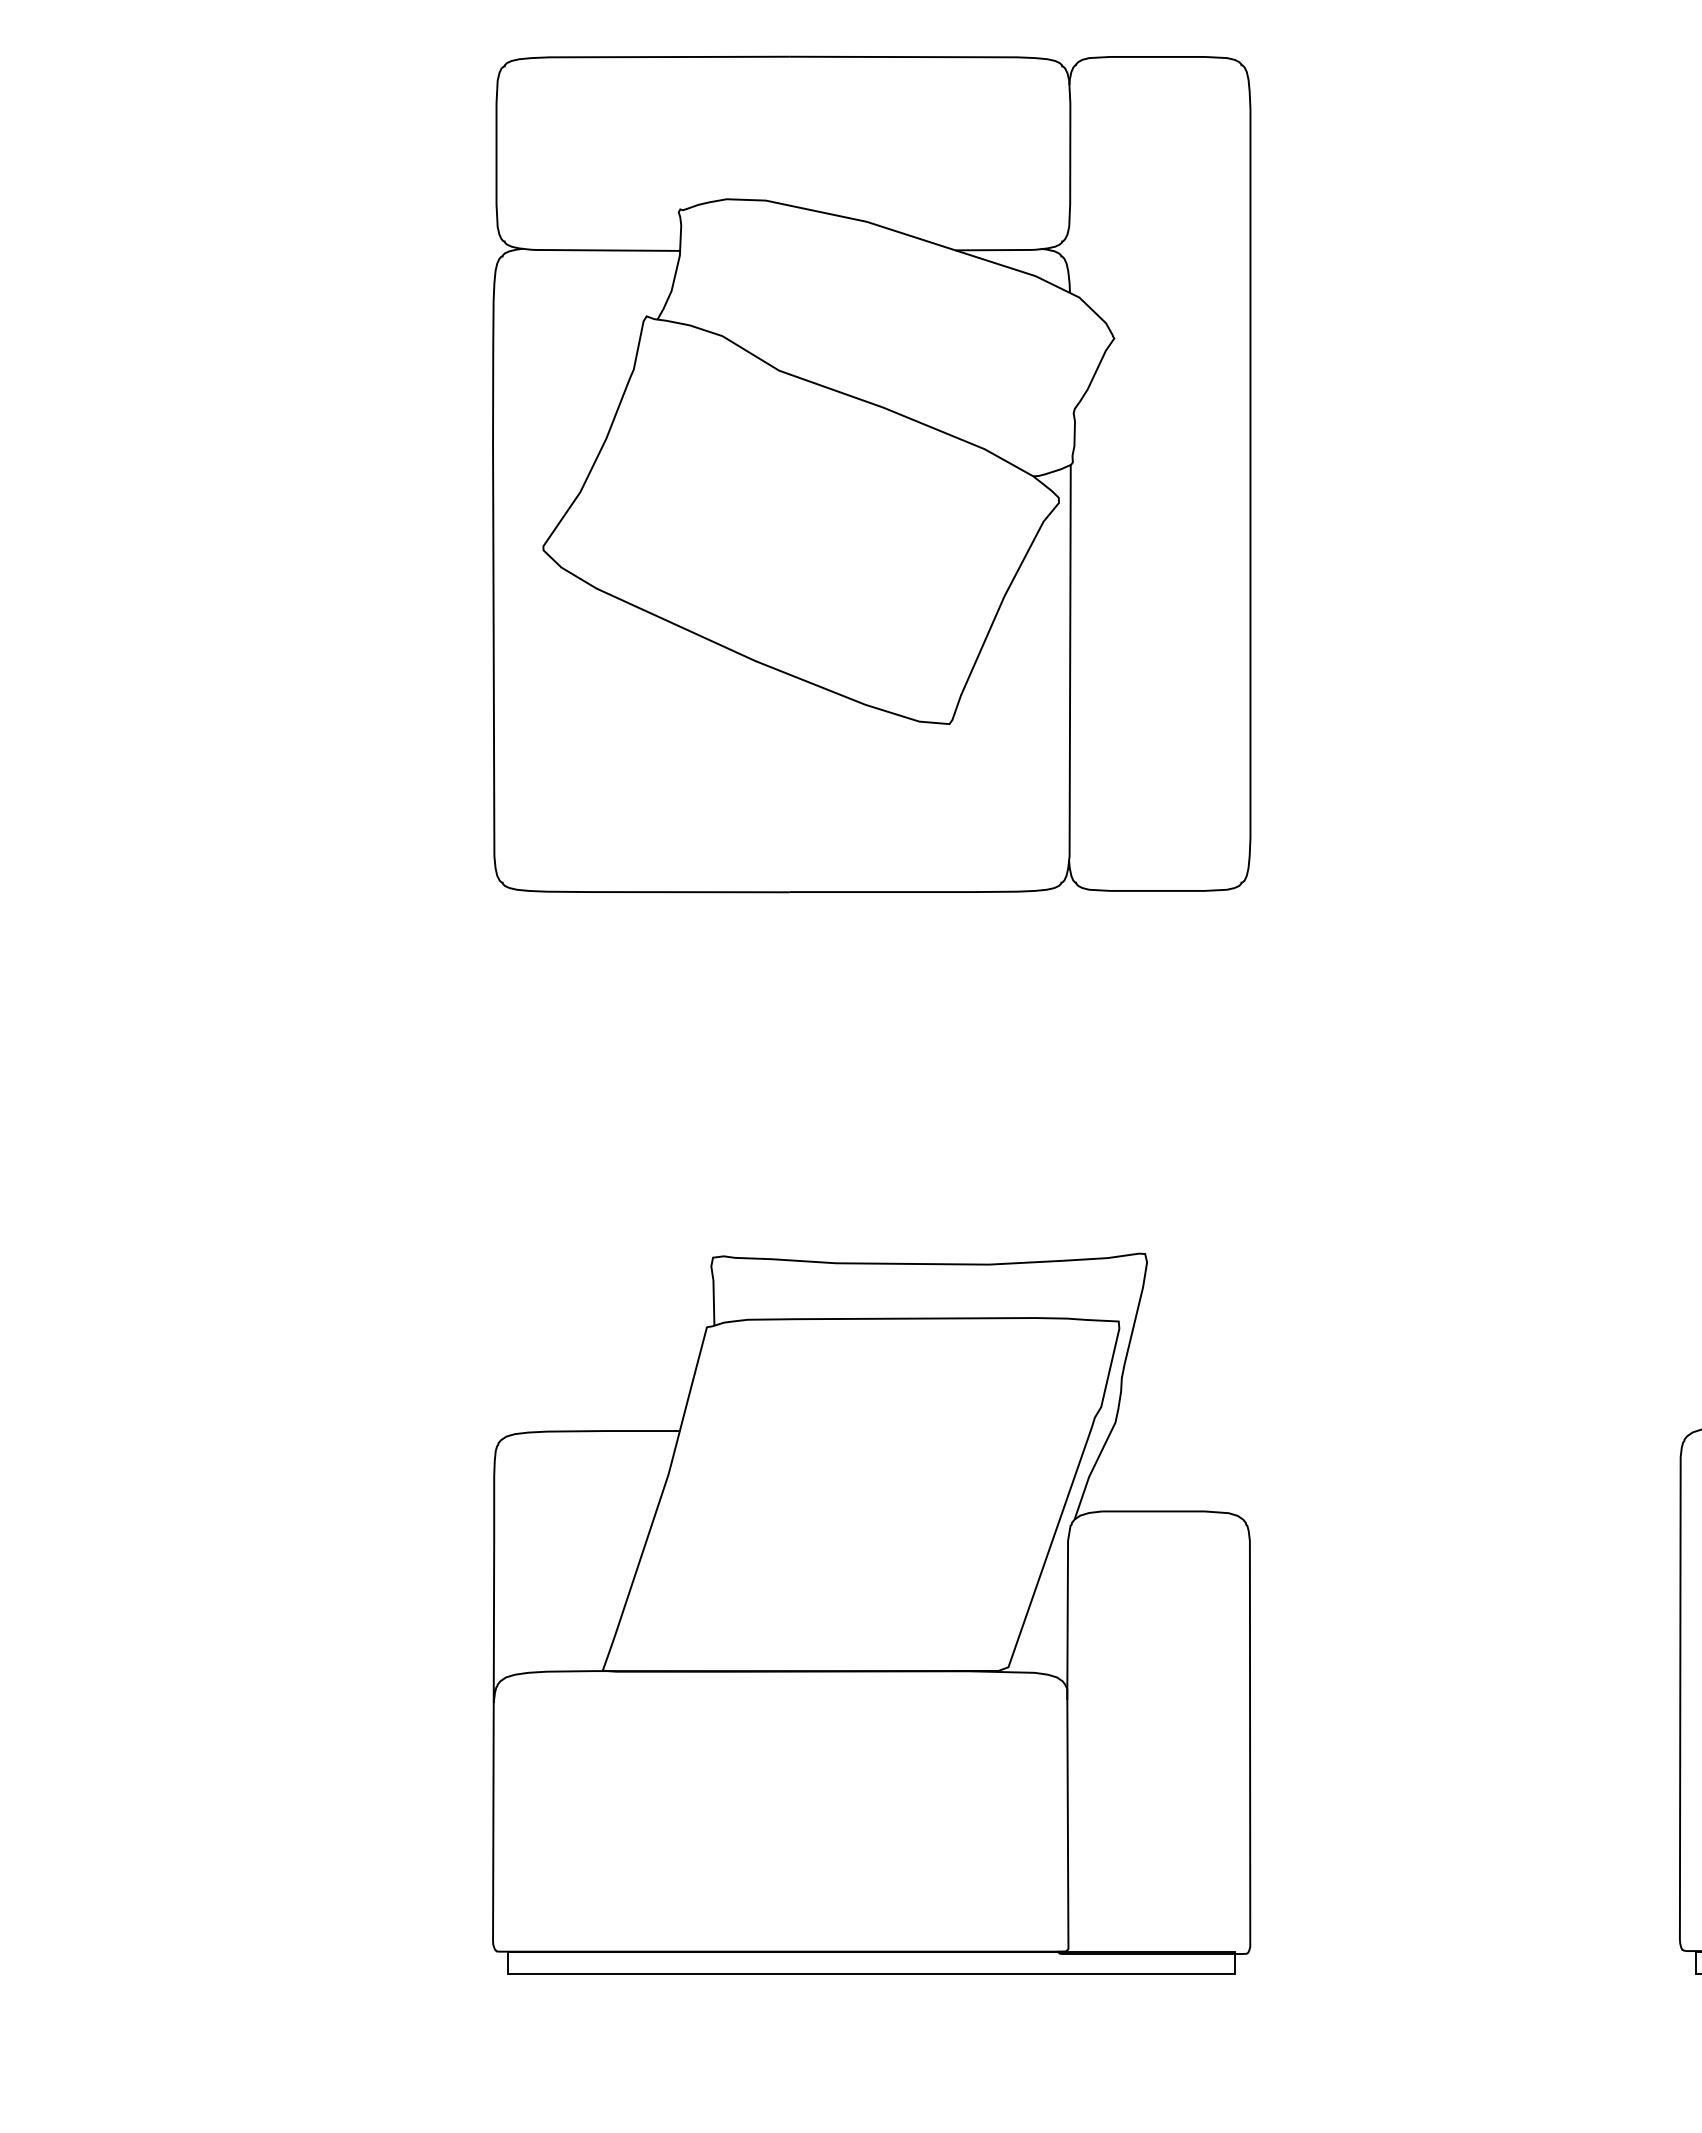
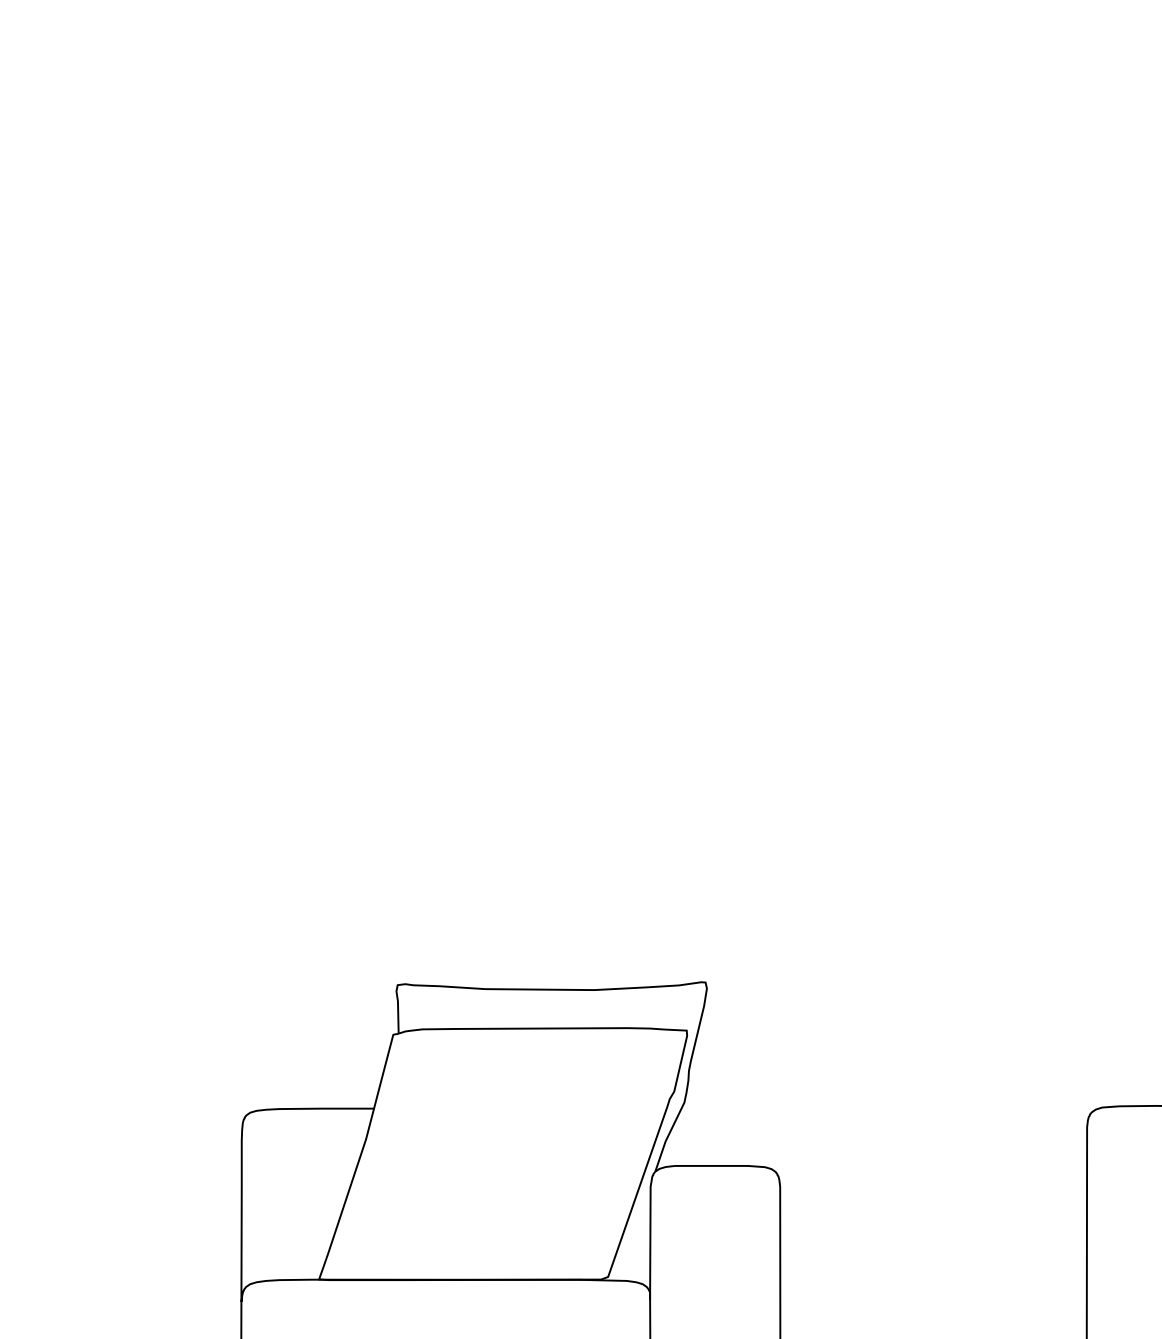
part: (871, 474) -> (510, 427), removed

